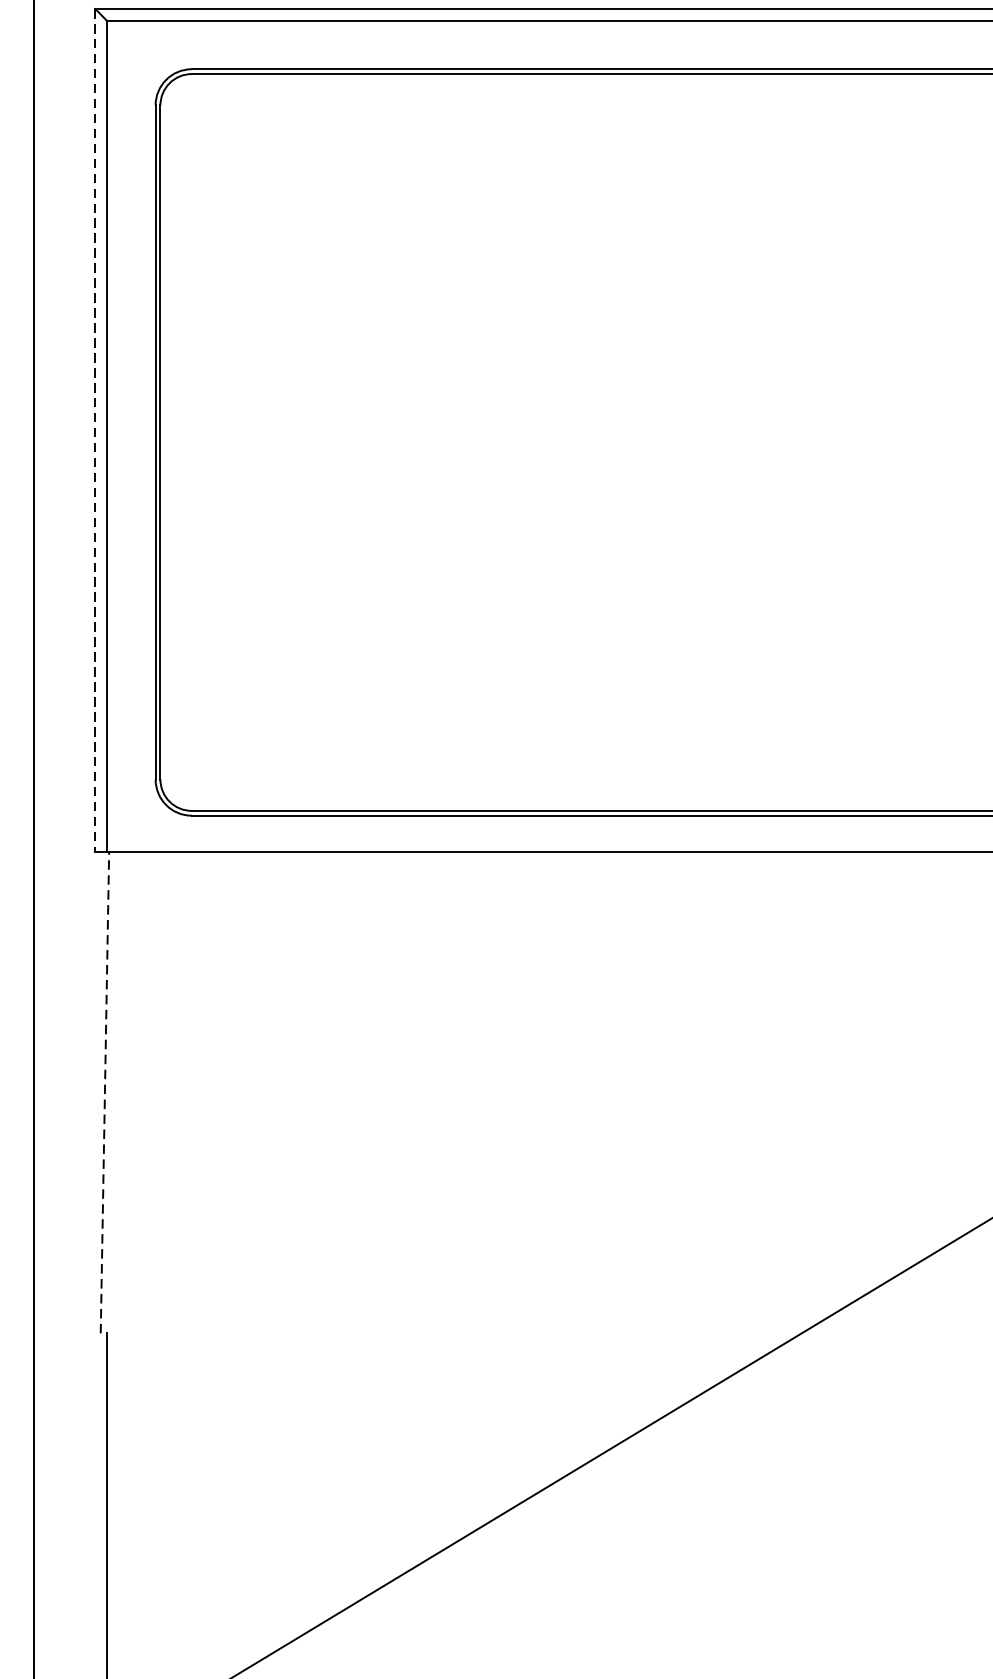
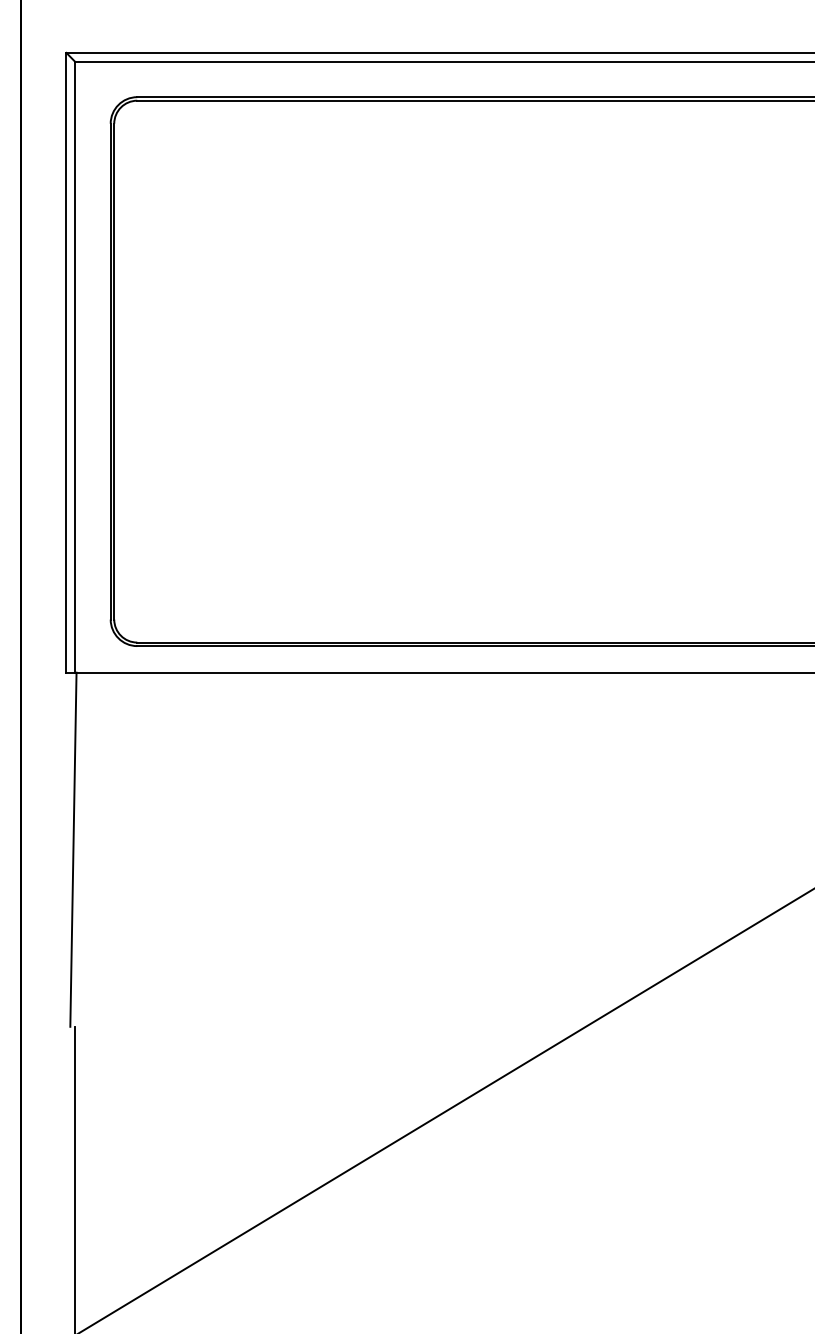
line: (95, 430) -> (66, 362), dashed -> solid
line: (105, 1092) -> (73, 849), dashed -> solid

